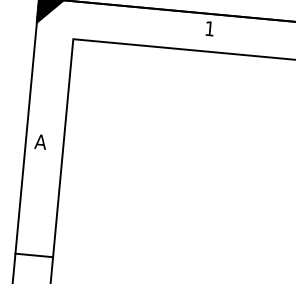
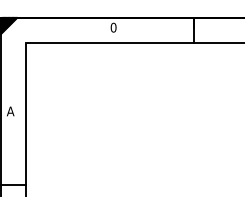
text: (209, 28) -> (113, 27), 1 -> 0

